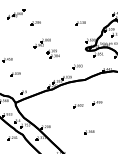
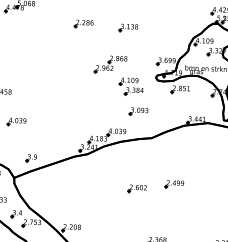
part: (35, 23) -> (82, 24), moved
part: (80, 23) -> (127, 28), moved
part: (46, 48) -> (117, 75), moved

